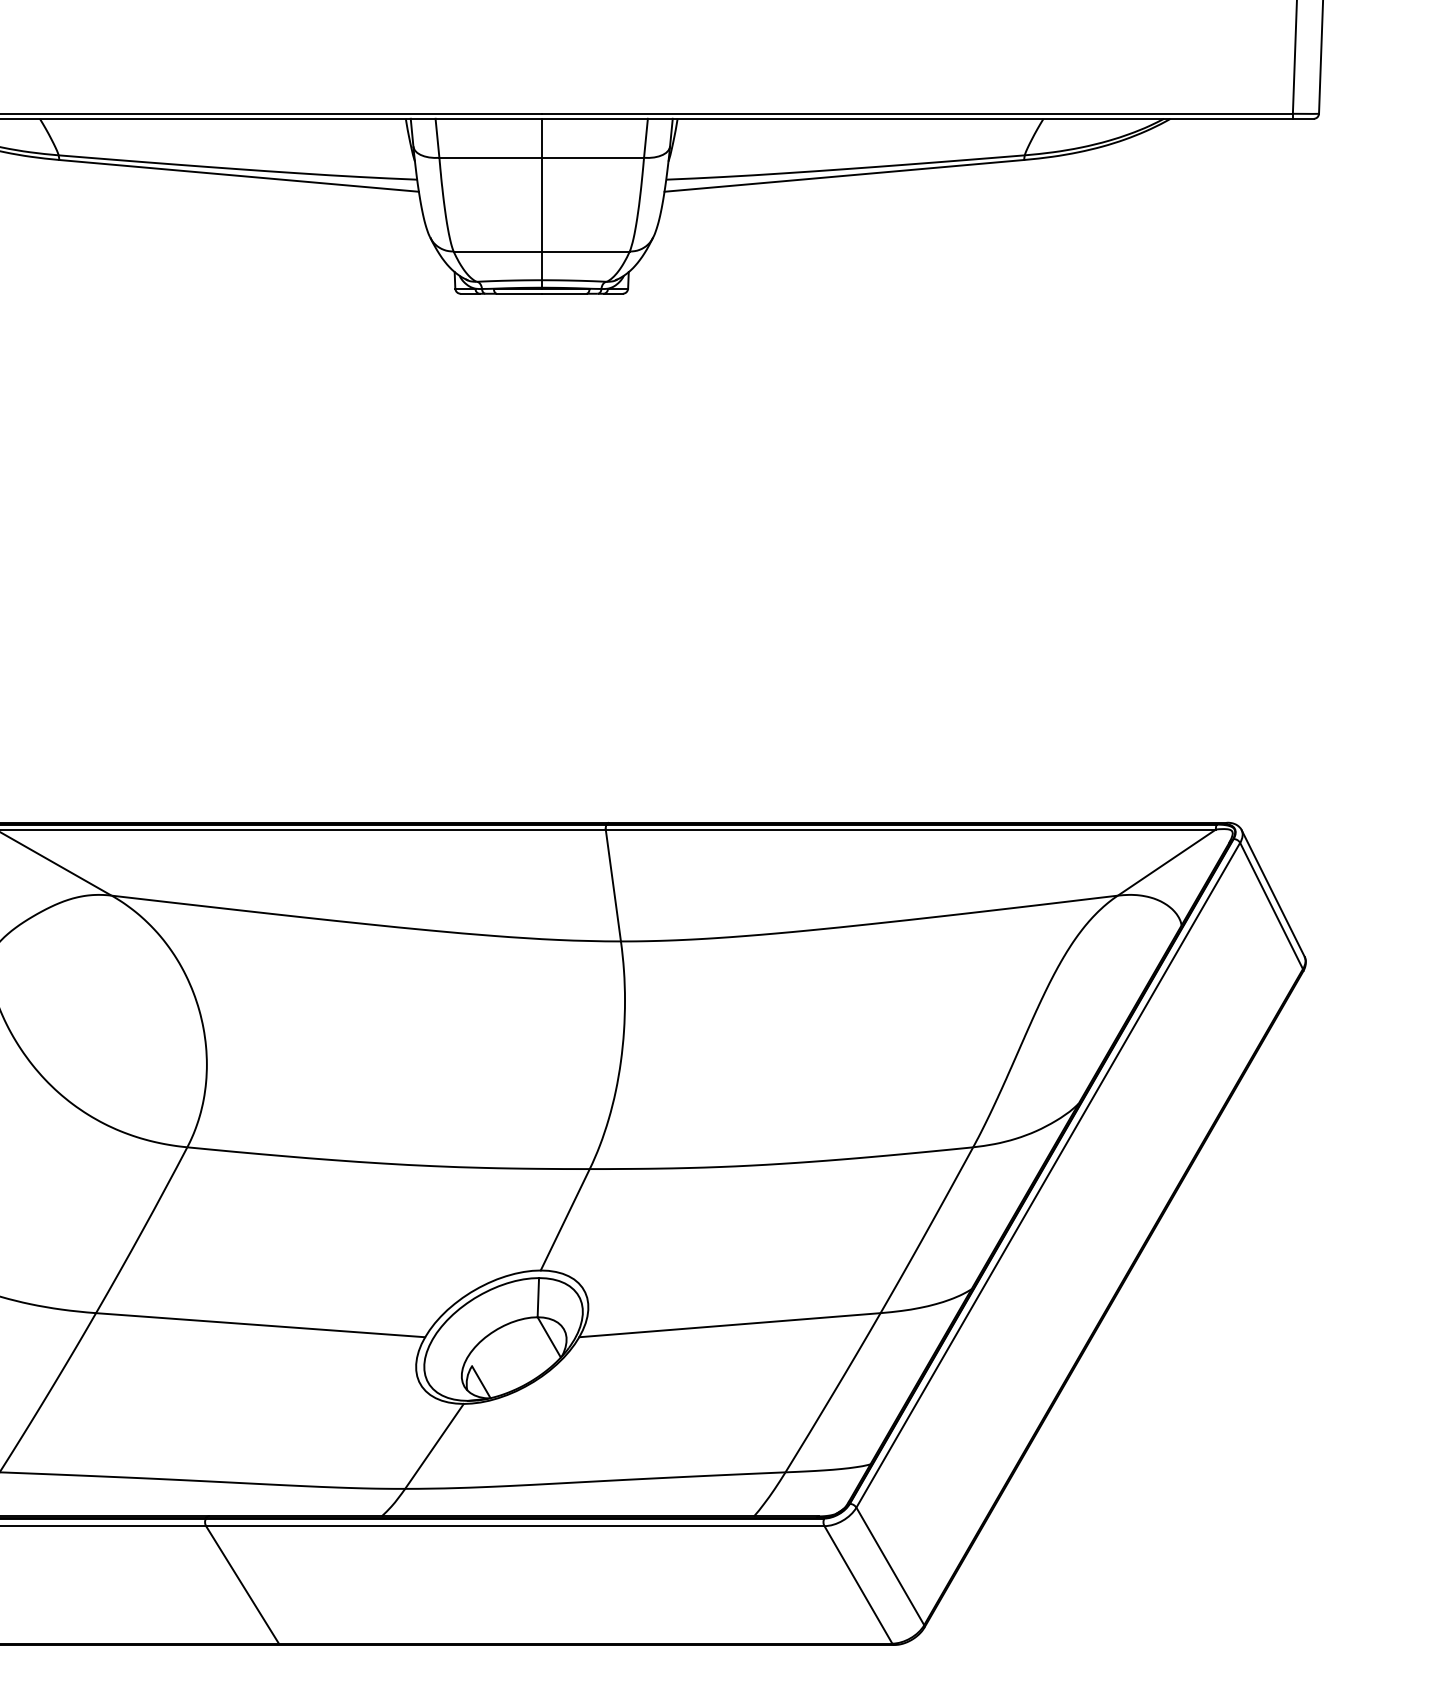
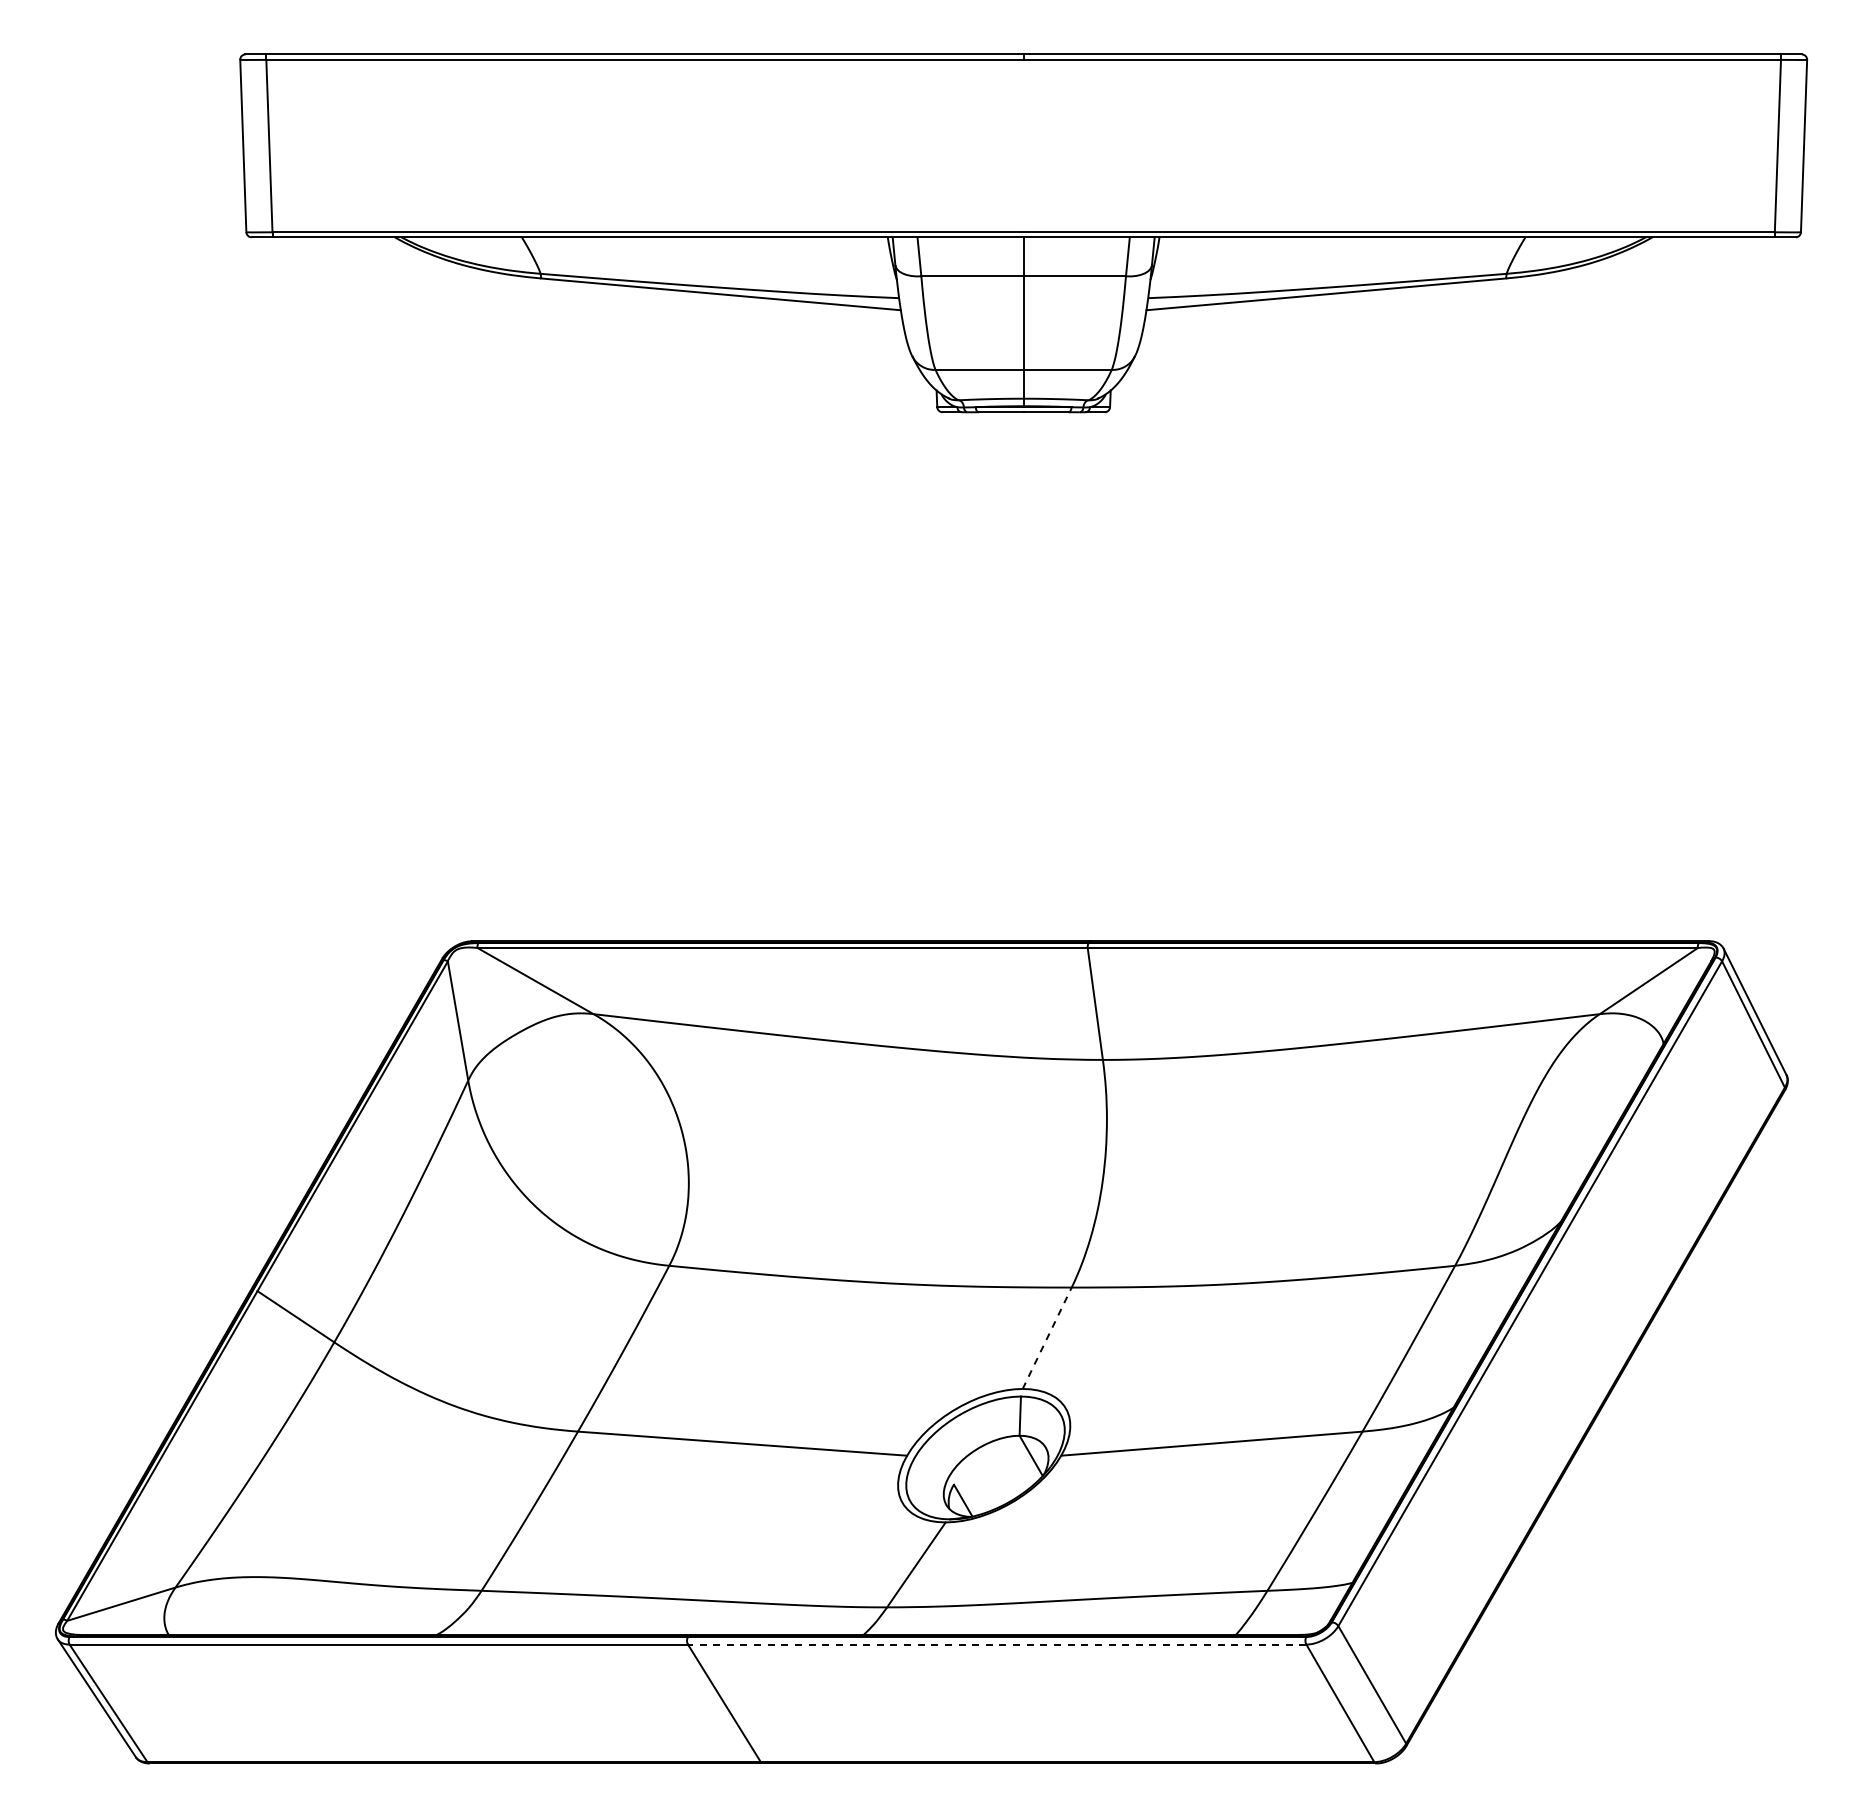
line: (565, 1219) -> (1047, 1337), solid -> dashed
line: (514, 1526) -> (996, 1644), solid -> dashed

